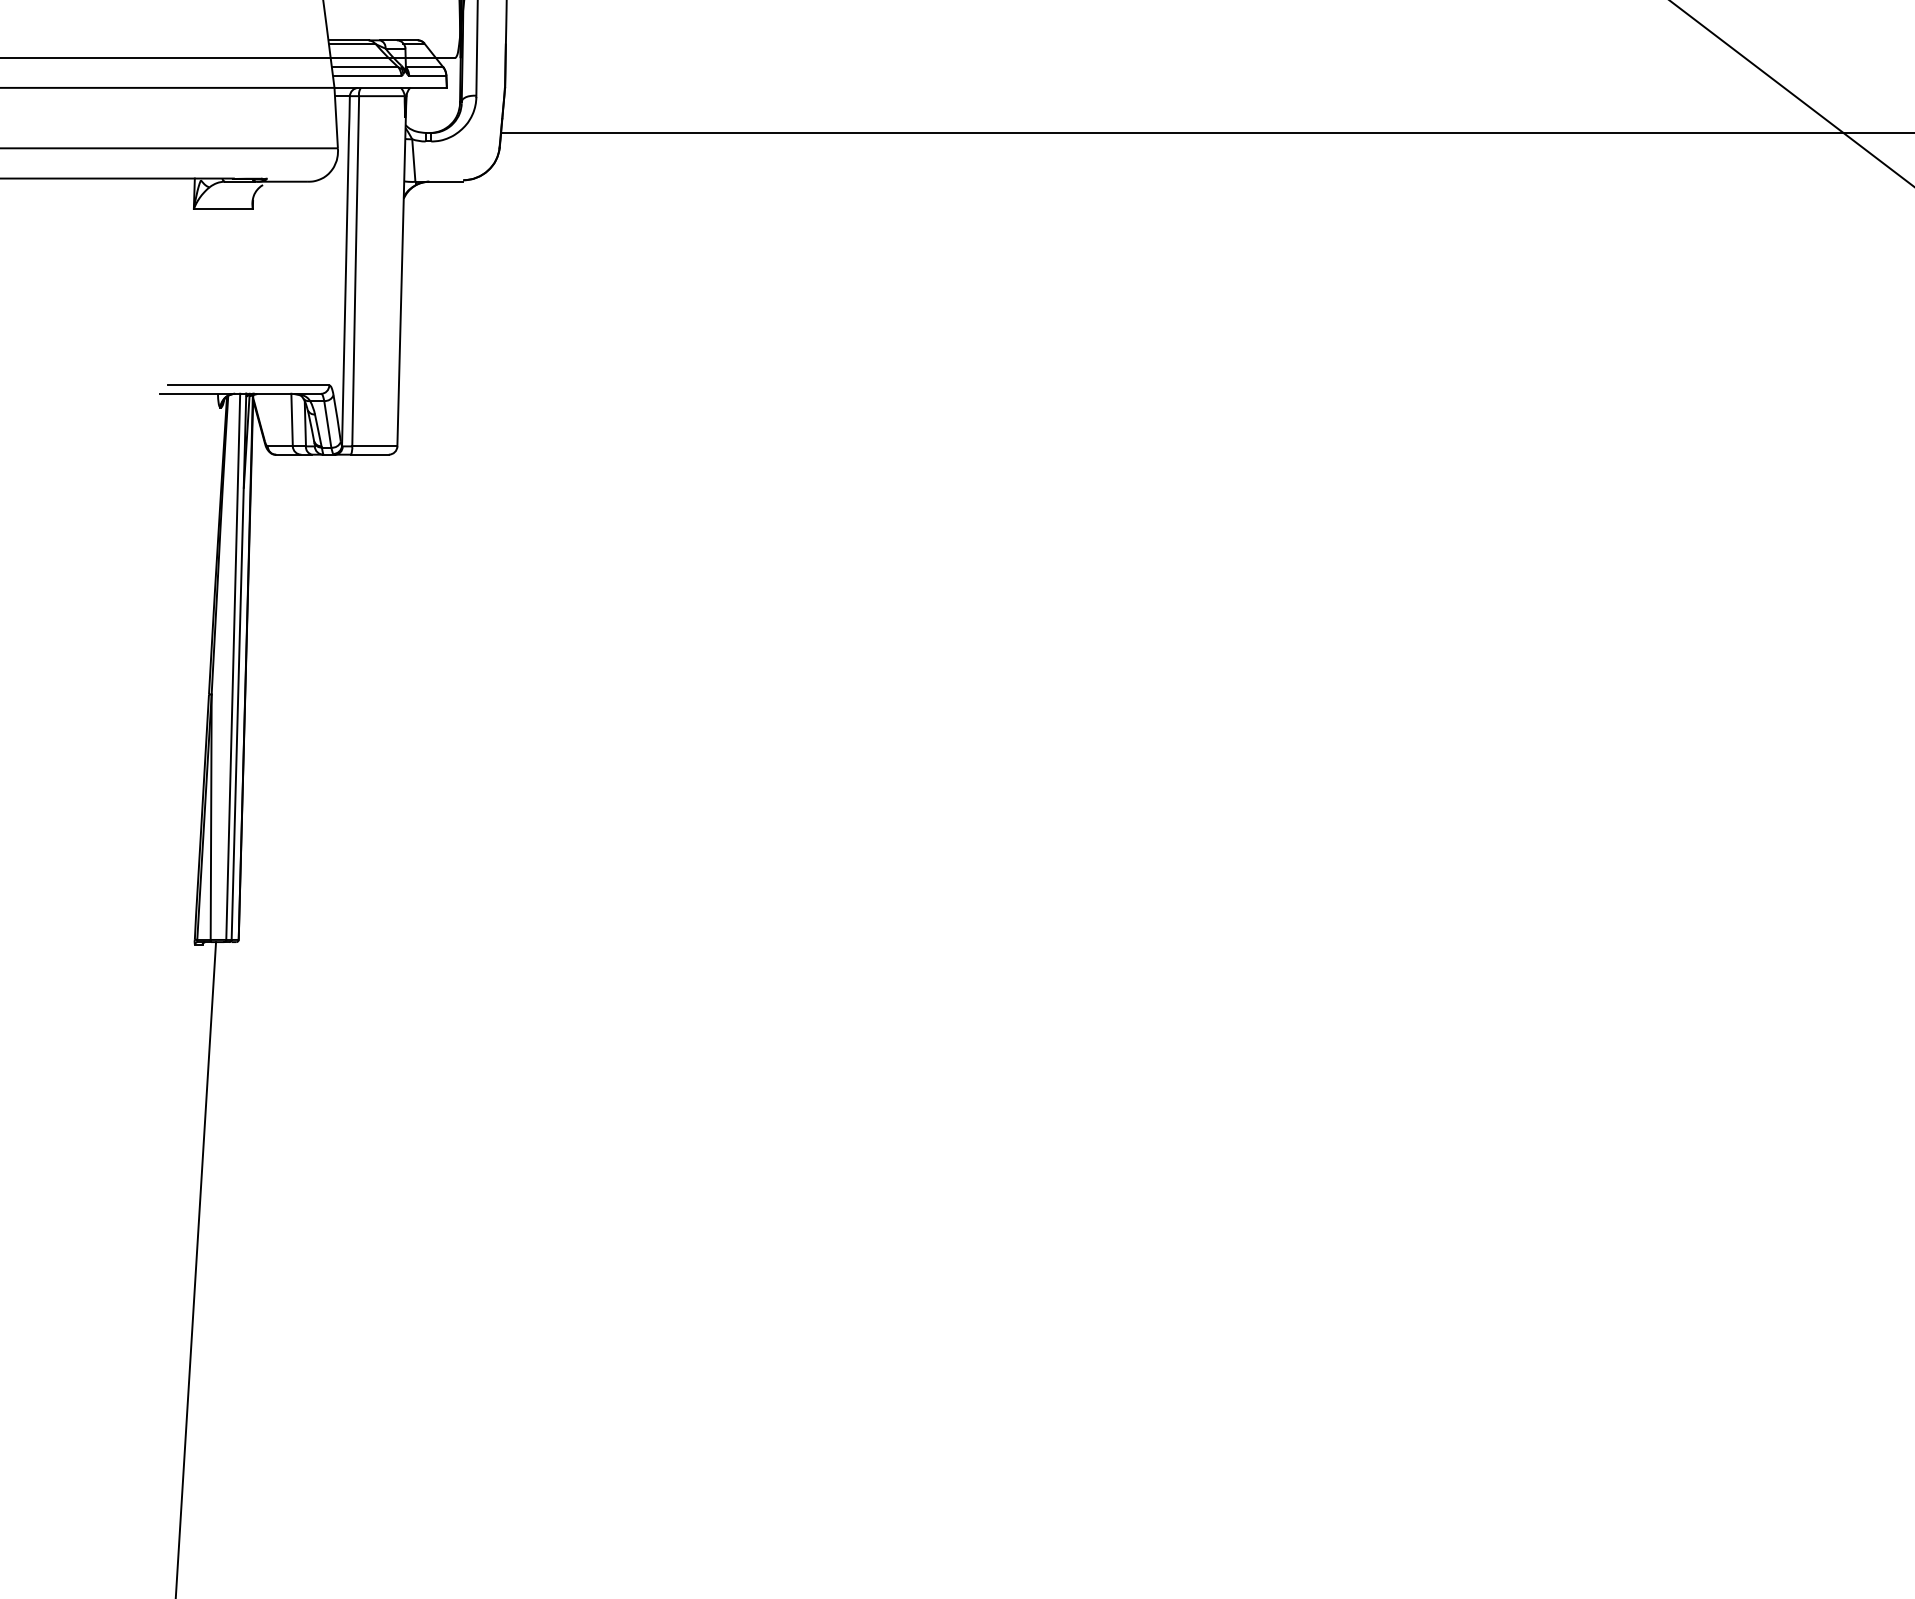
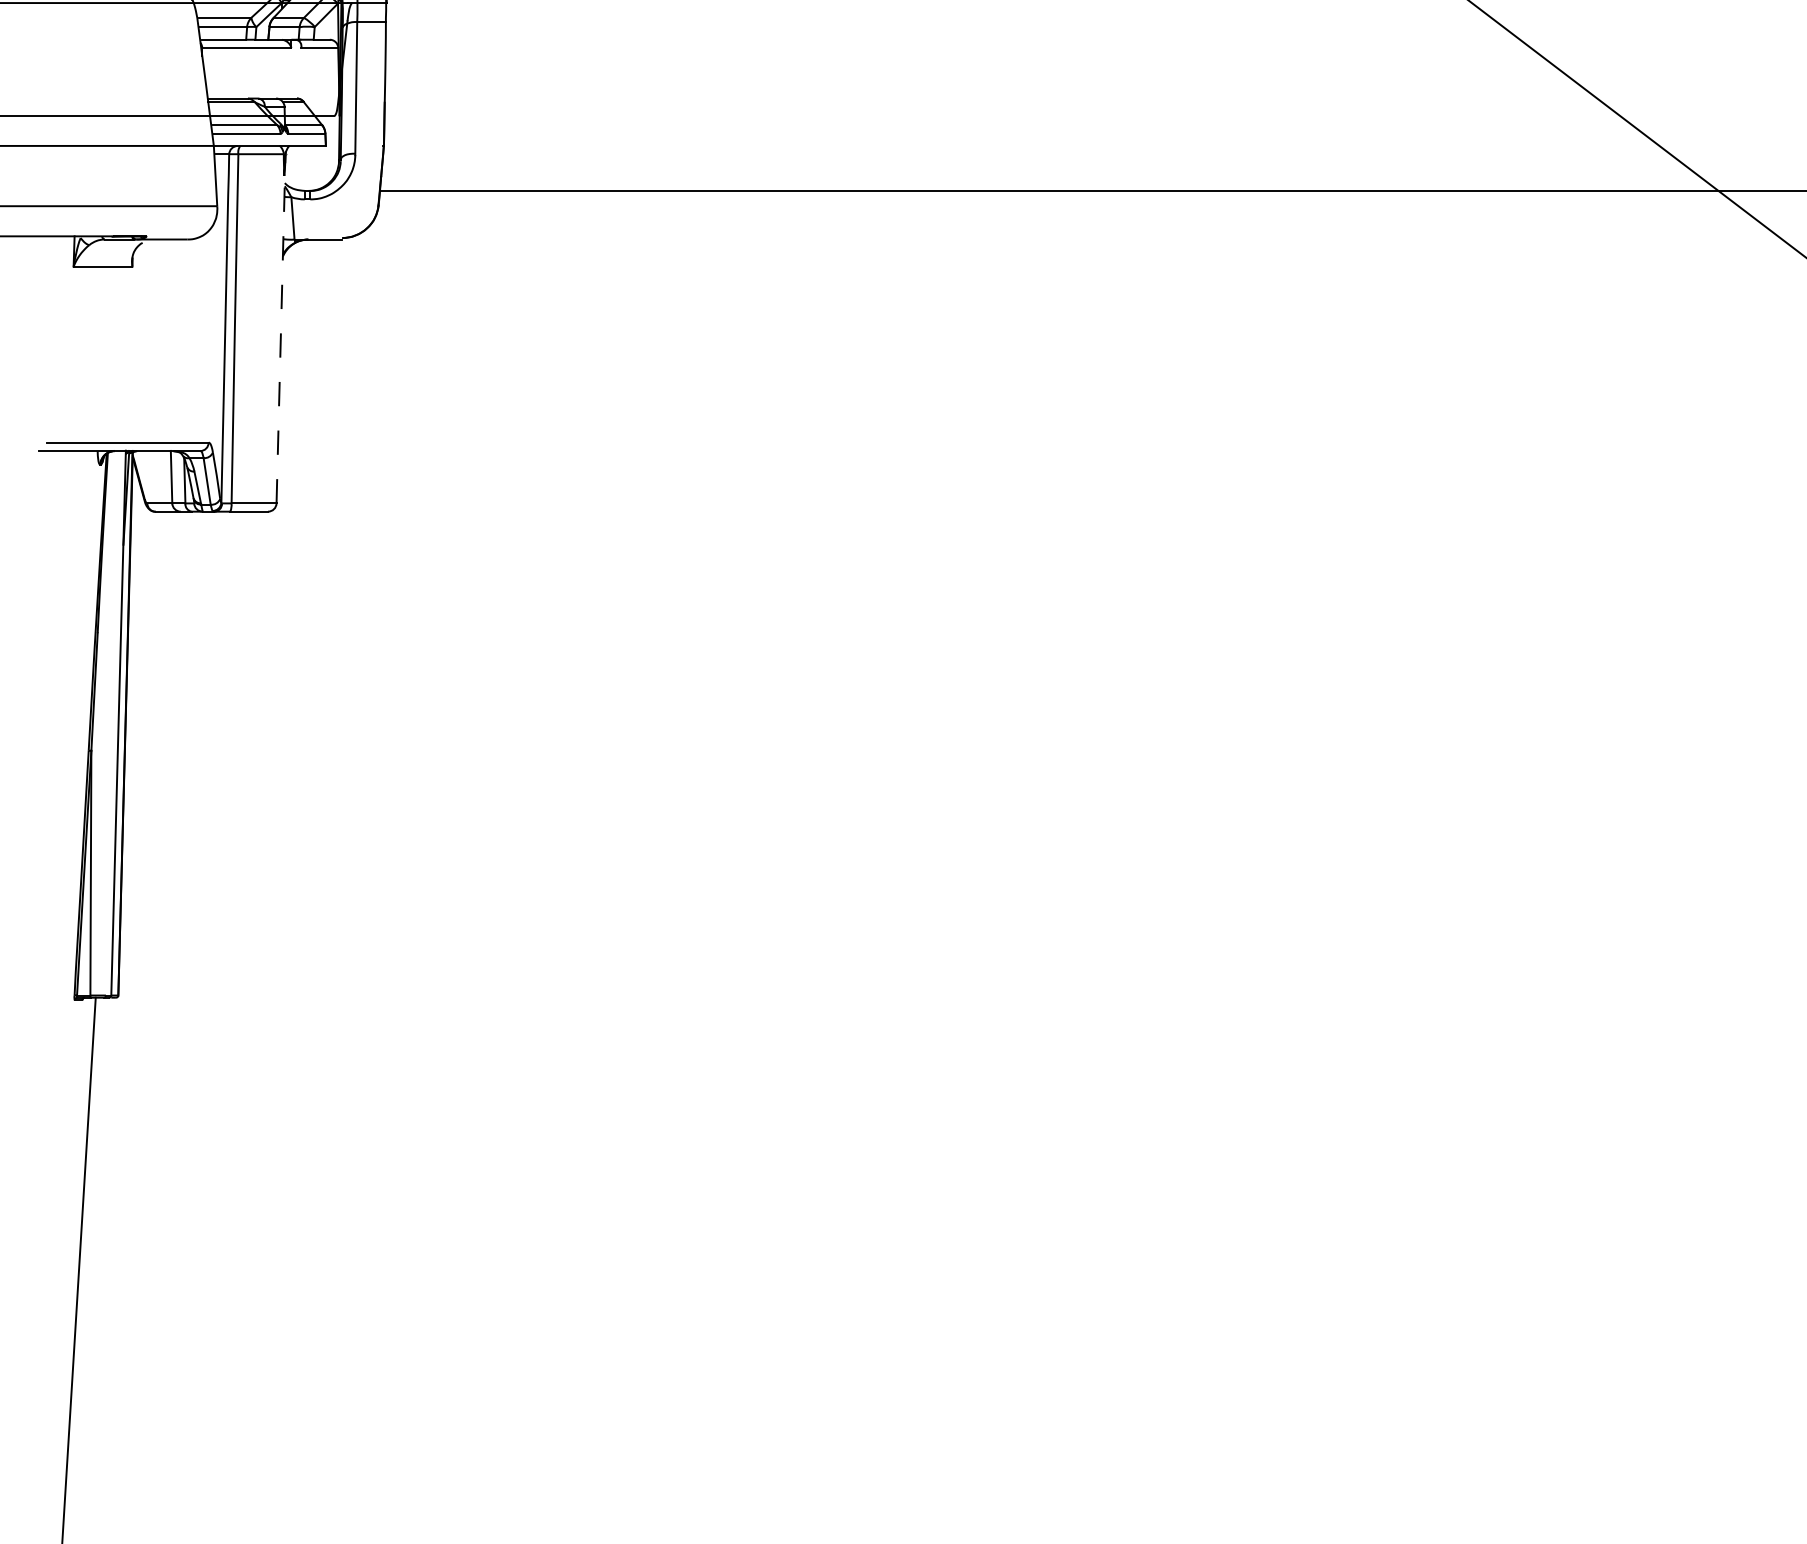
line: (401, 270) -> (280, 328), solid -> dashed
line: (233, 666) -> (113, 722), removed

